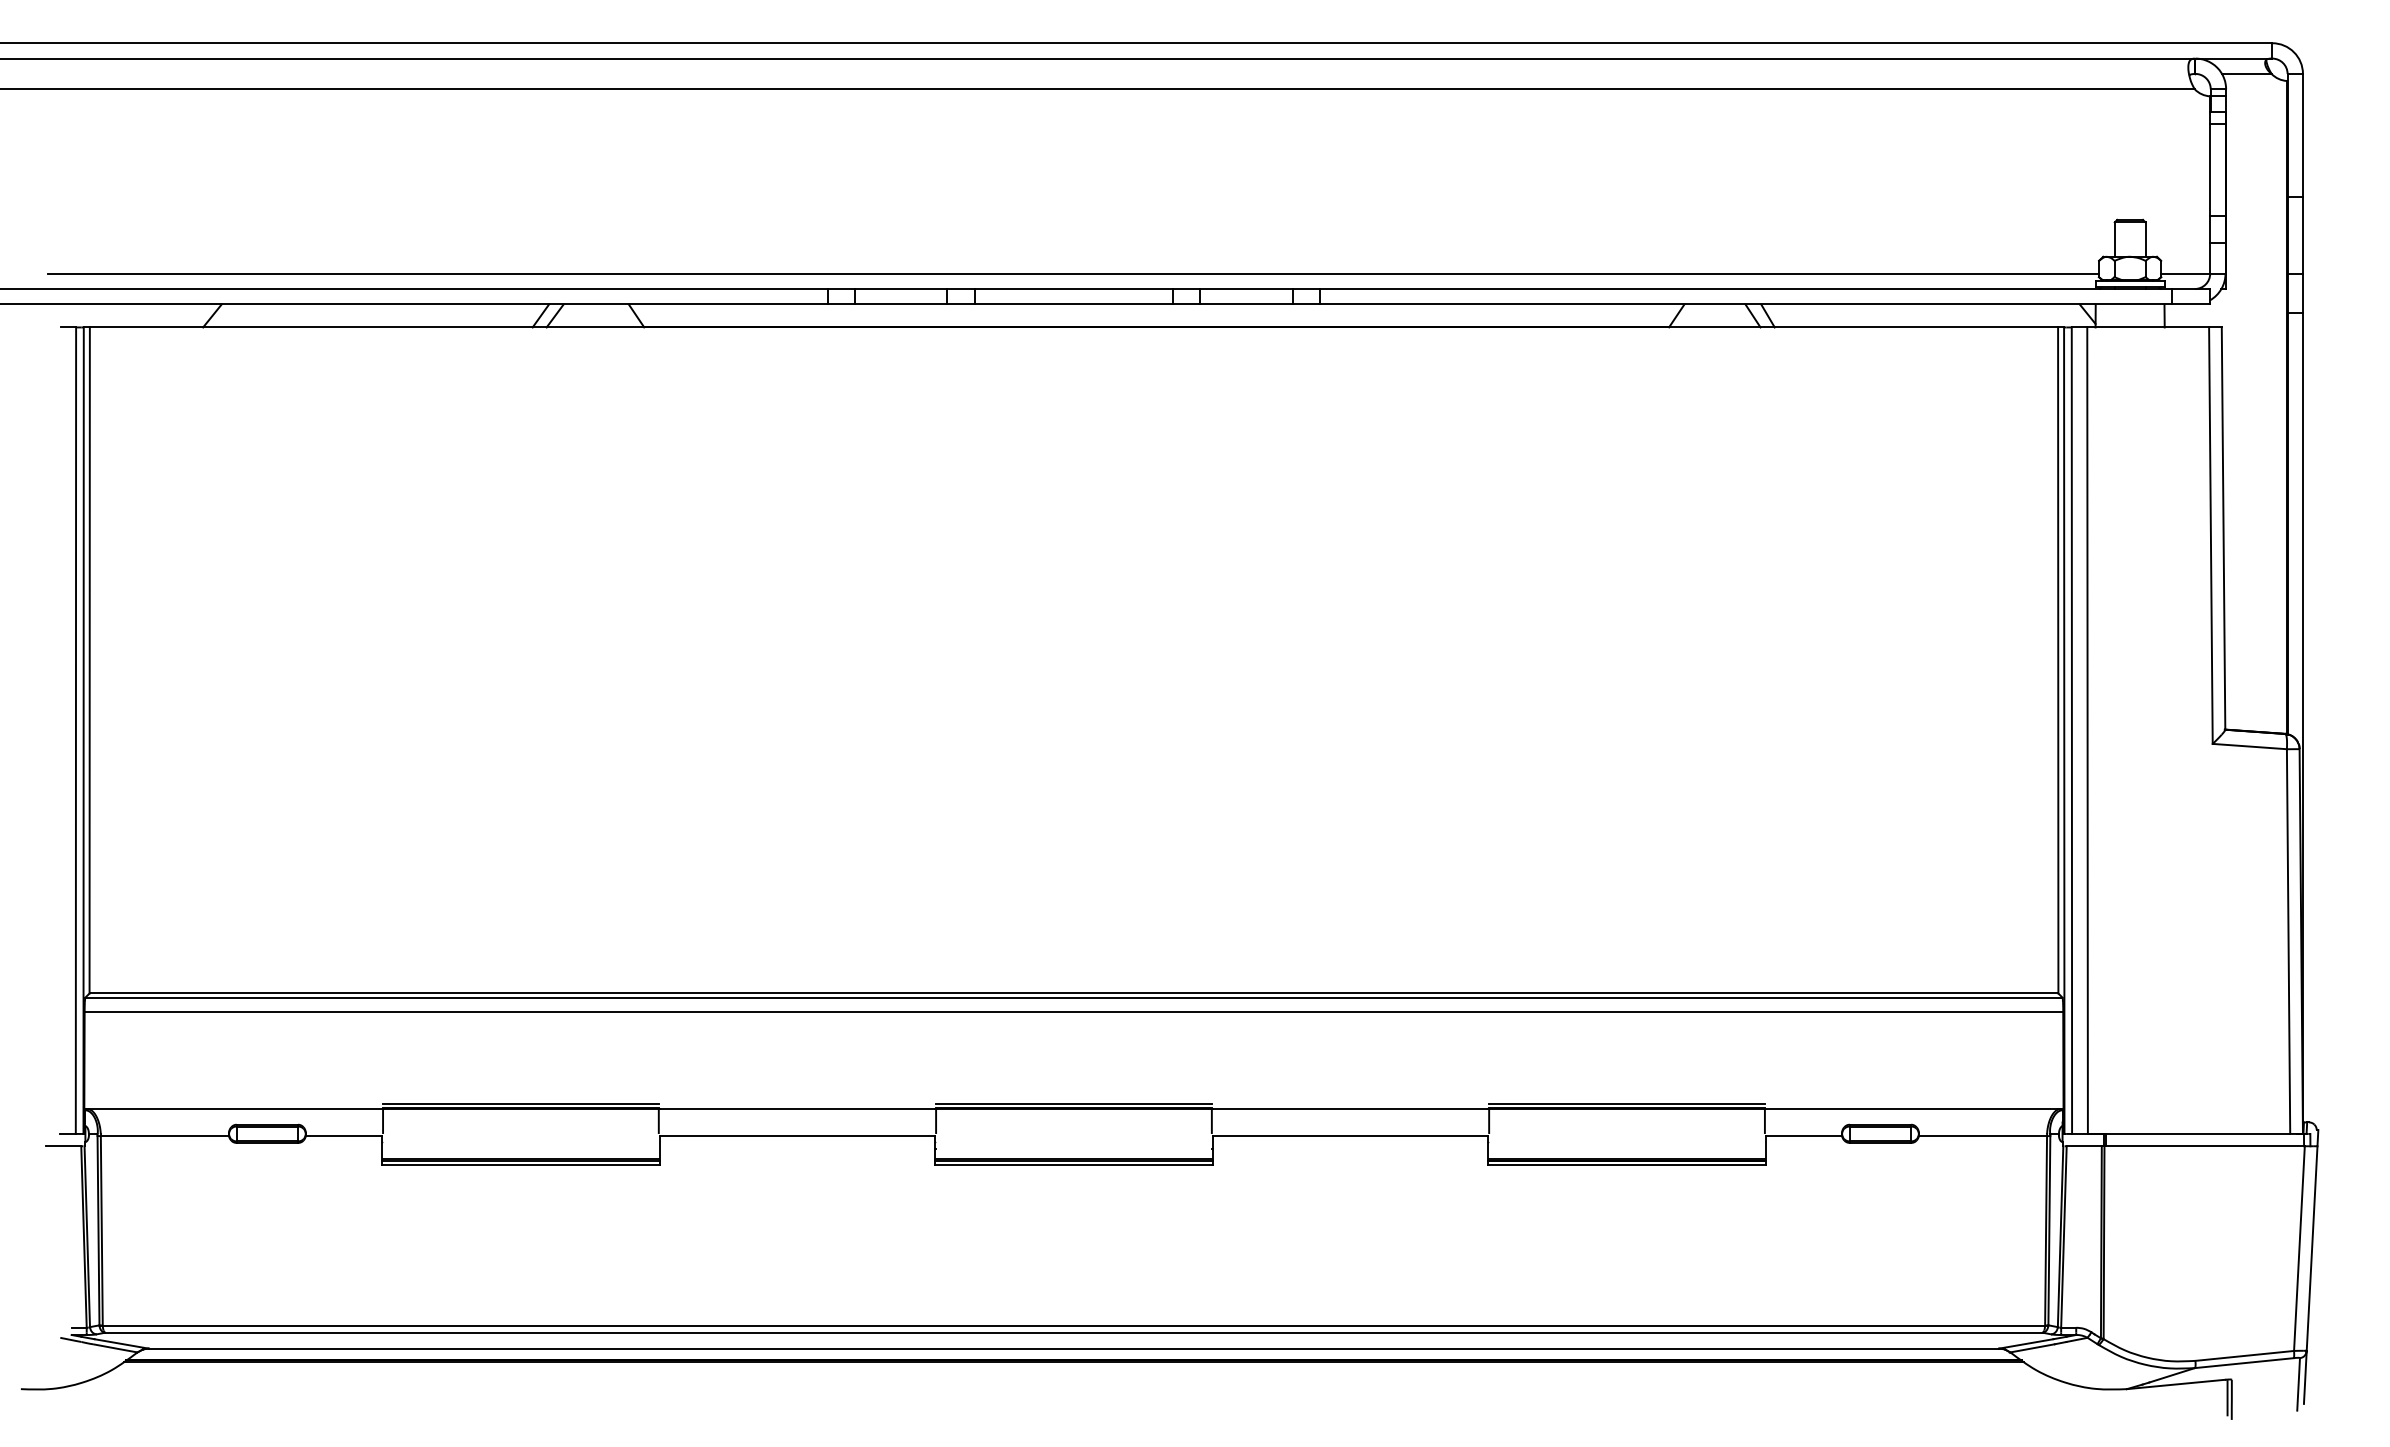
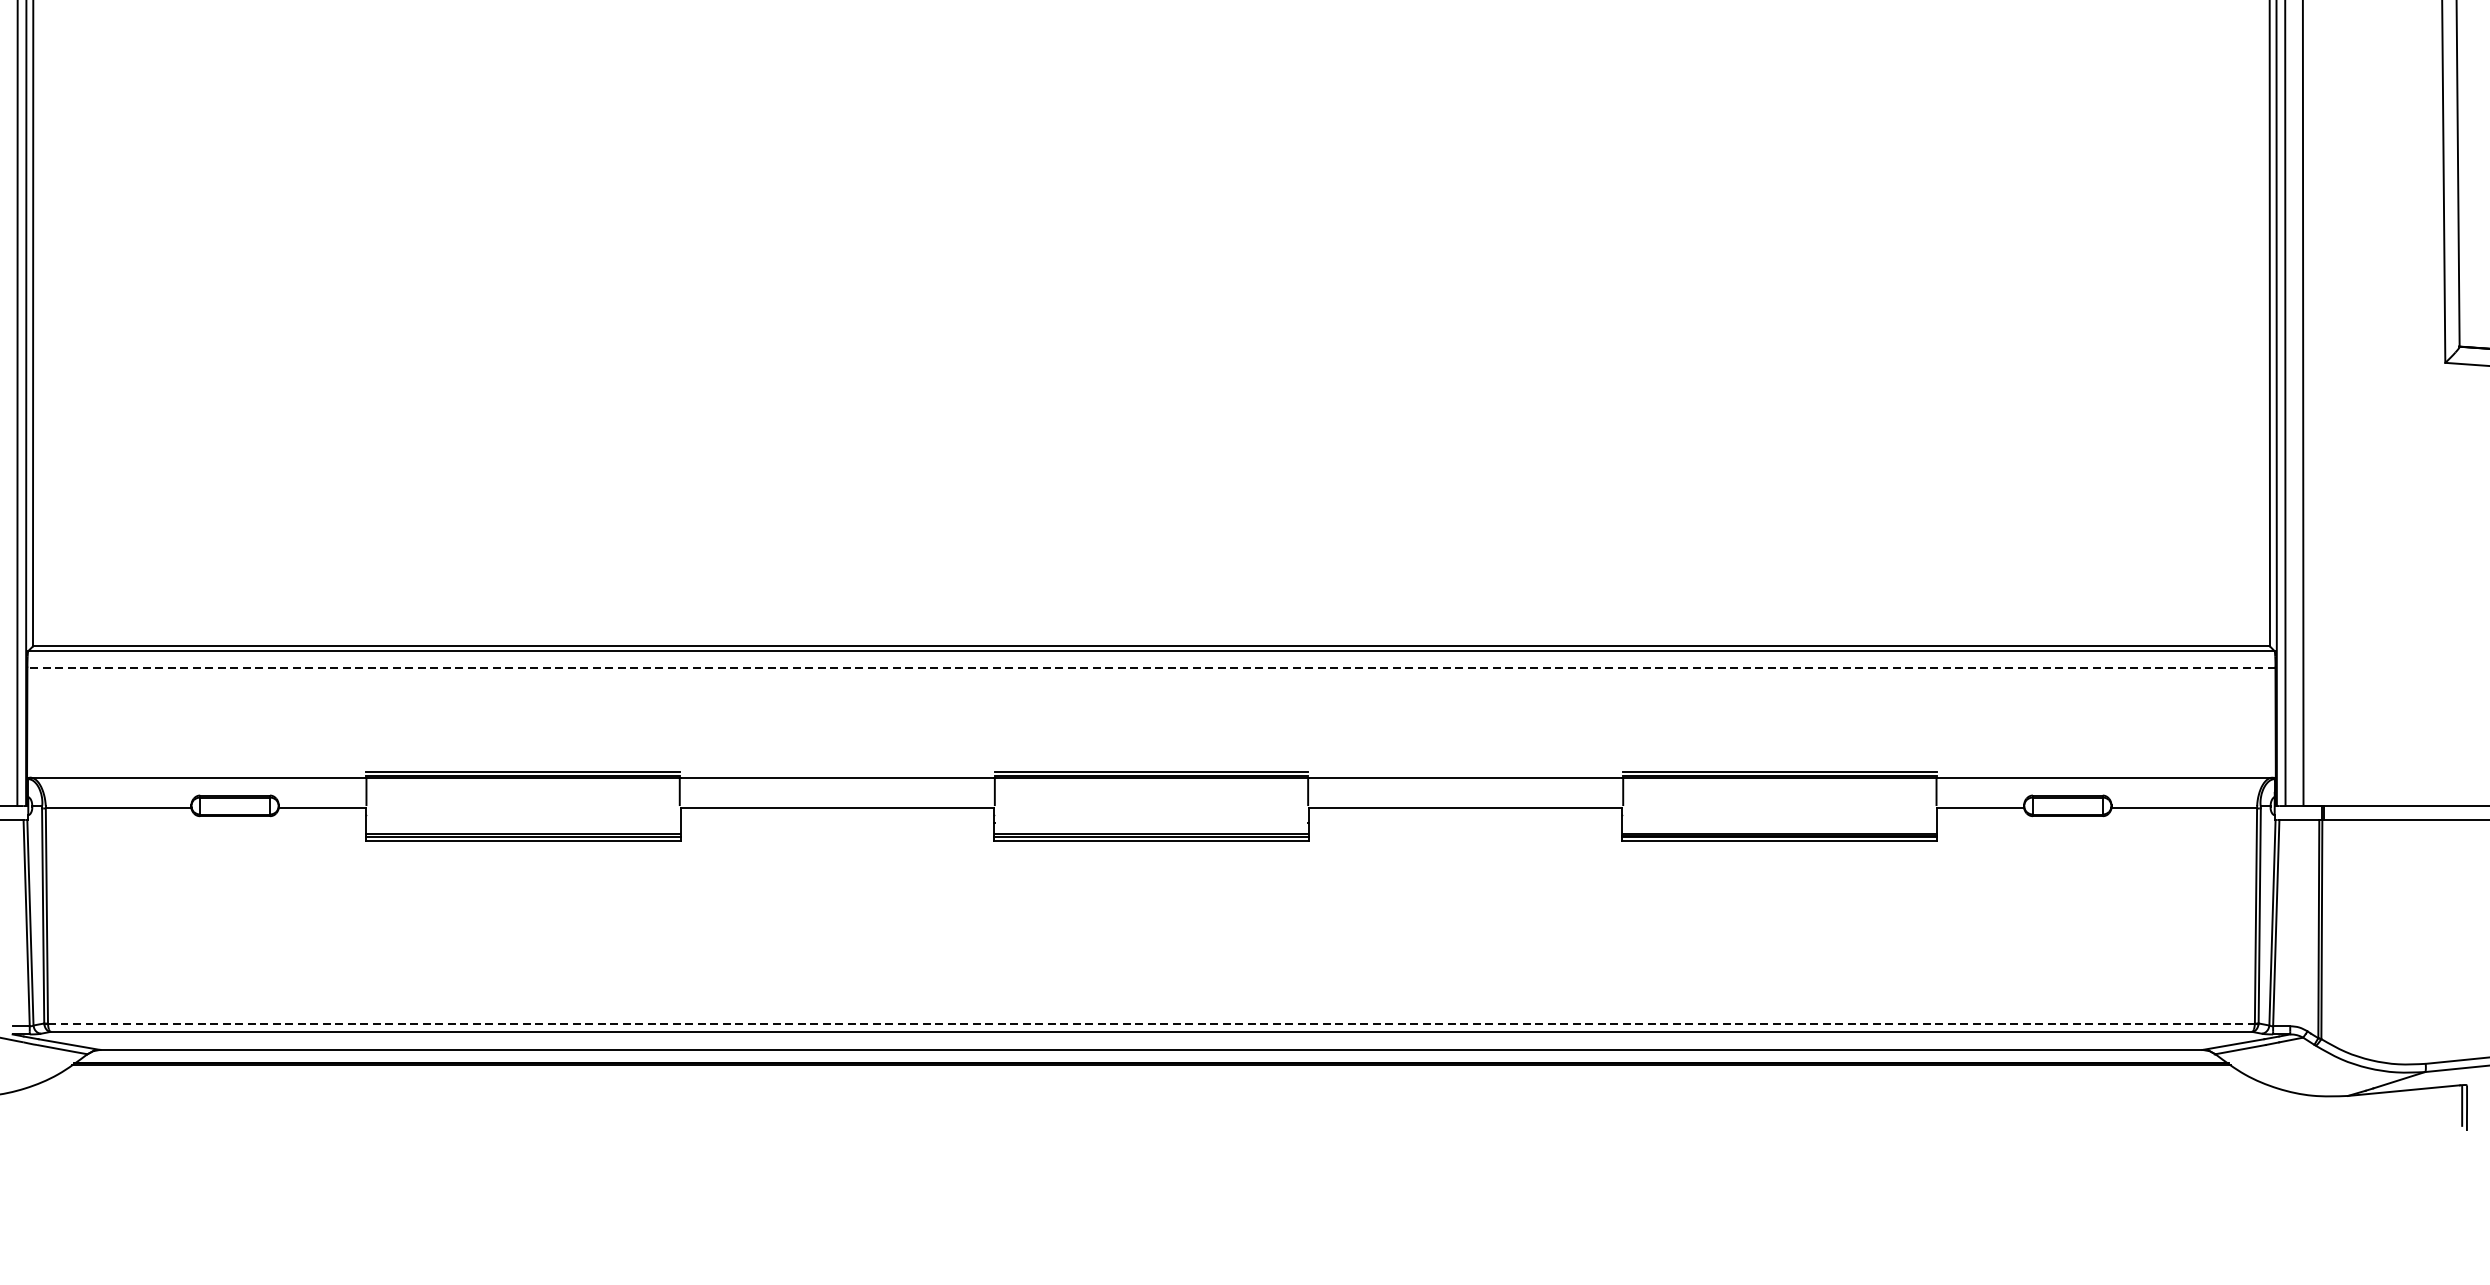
line: (1073, 1012) -> (1150, 668), solid -> dashed
line: (1074, 1325) -> (1152, 1023), solid -> dashed

